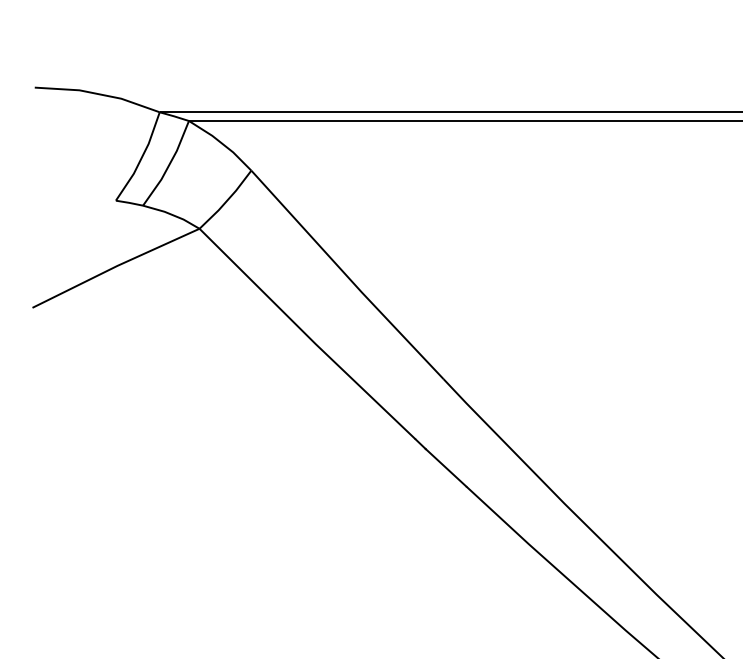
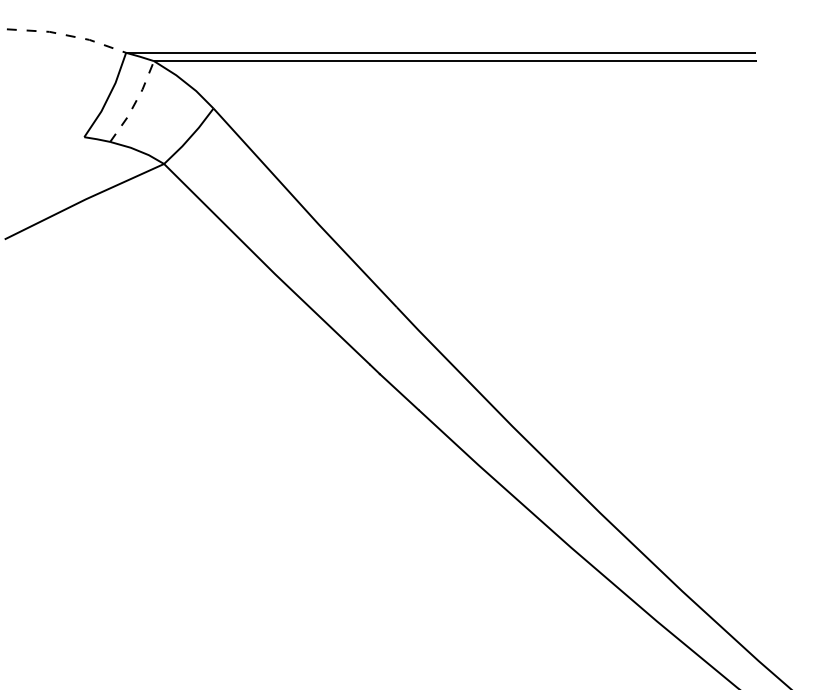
line: (99, 94) -> (68, 35), solid -> dashed
line: (169, 165) -> (135, 103), solid -> dashed

